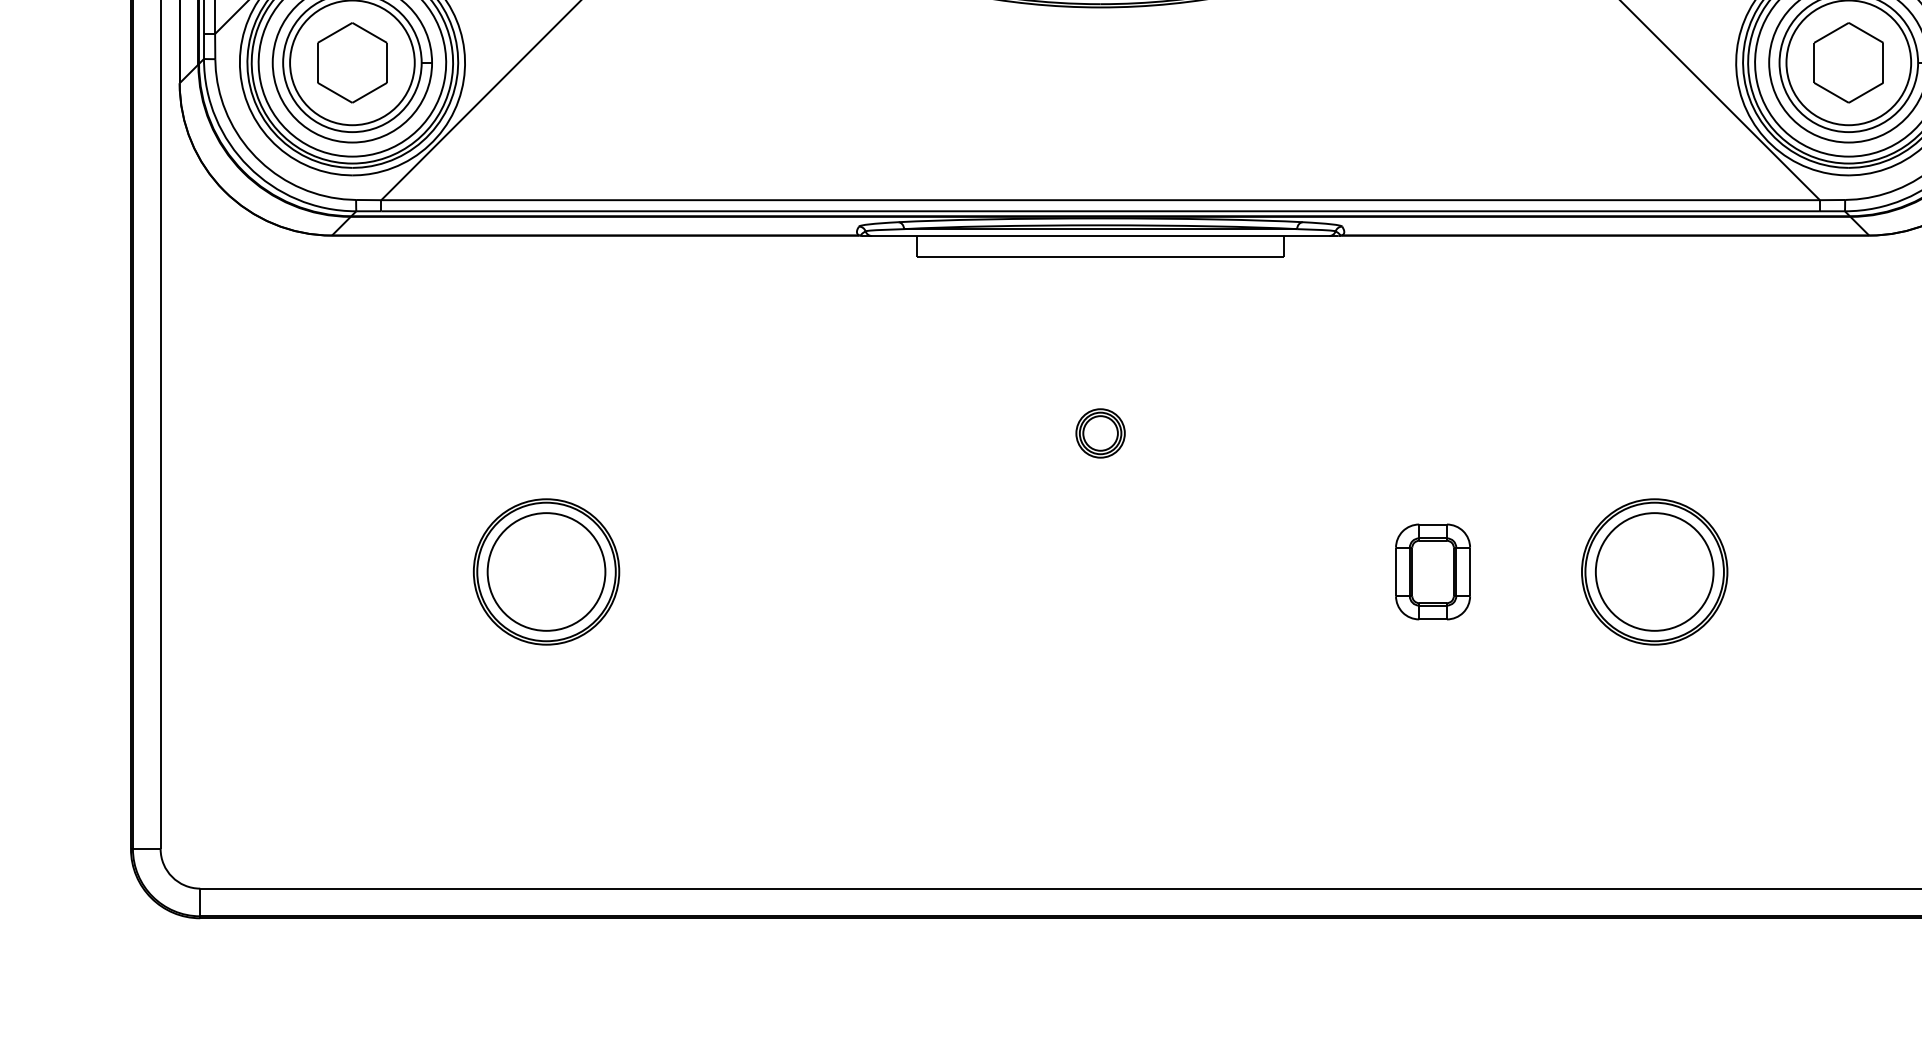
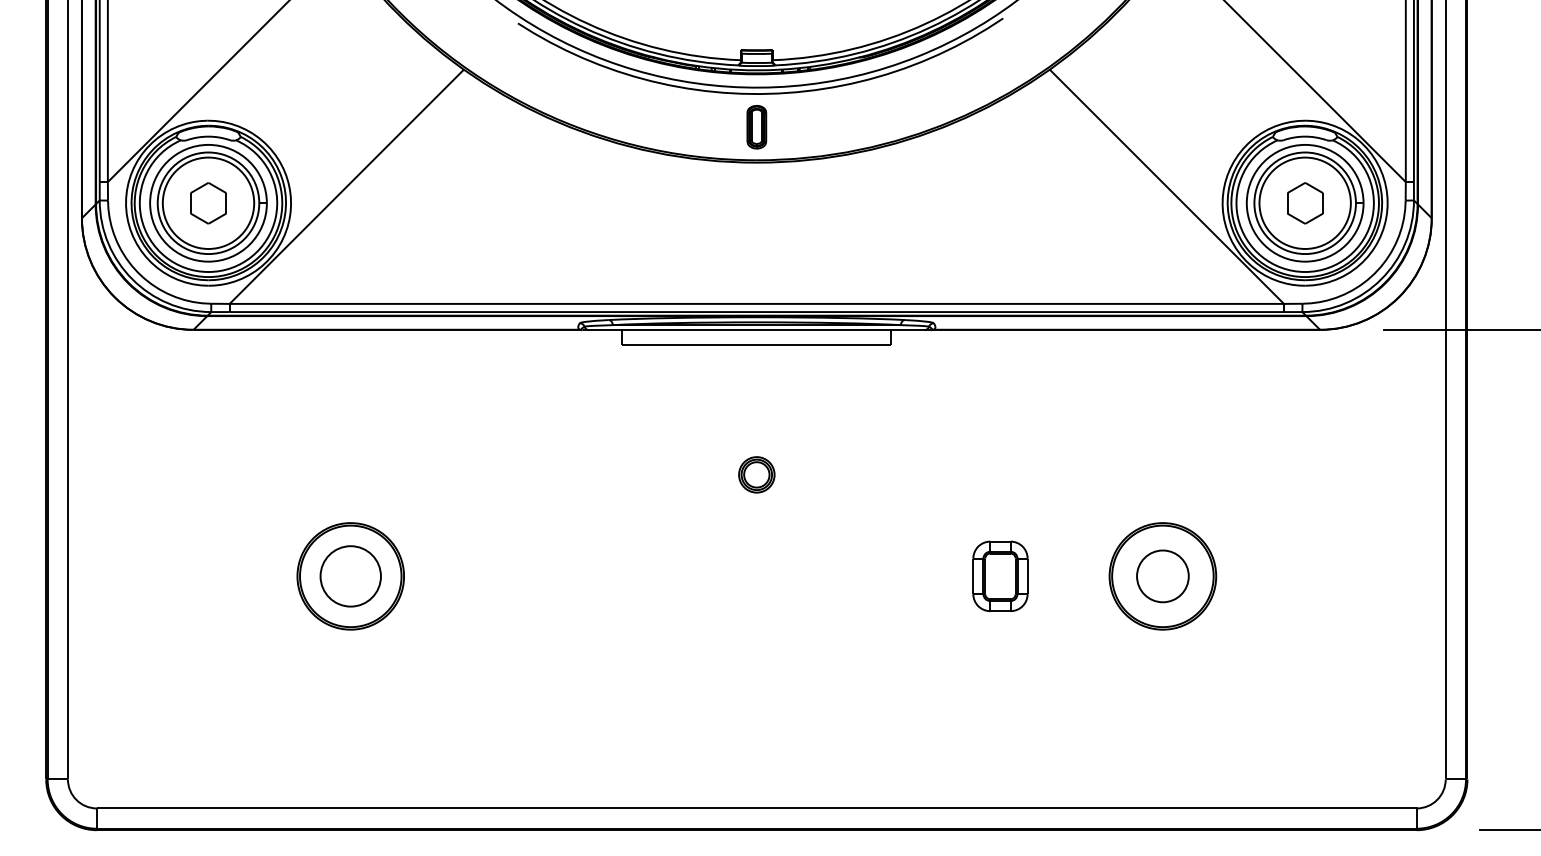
part: (352, 63) -> (208, 203), size x0.7
part: (1849, 63) -> (1305, 203), size x0.7
circle: (546, 572) -> (350, 576), size x0.7
circle: (1654, 572) -> (1162, 576), size x0.6

